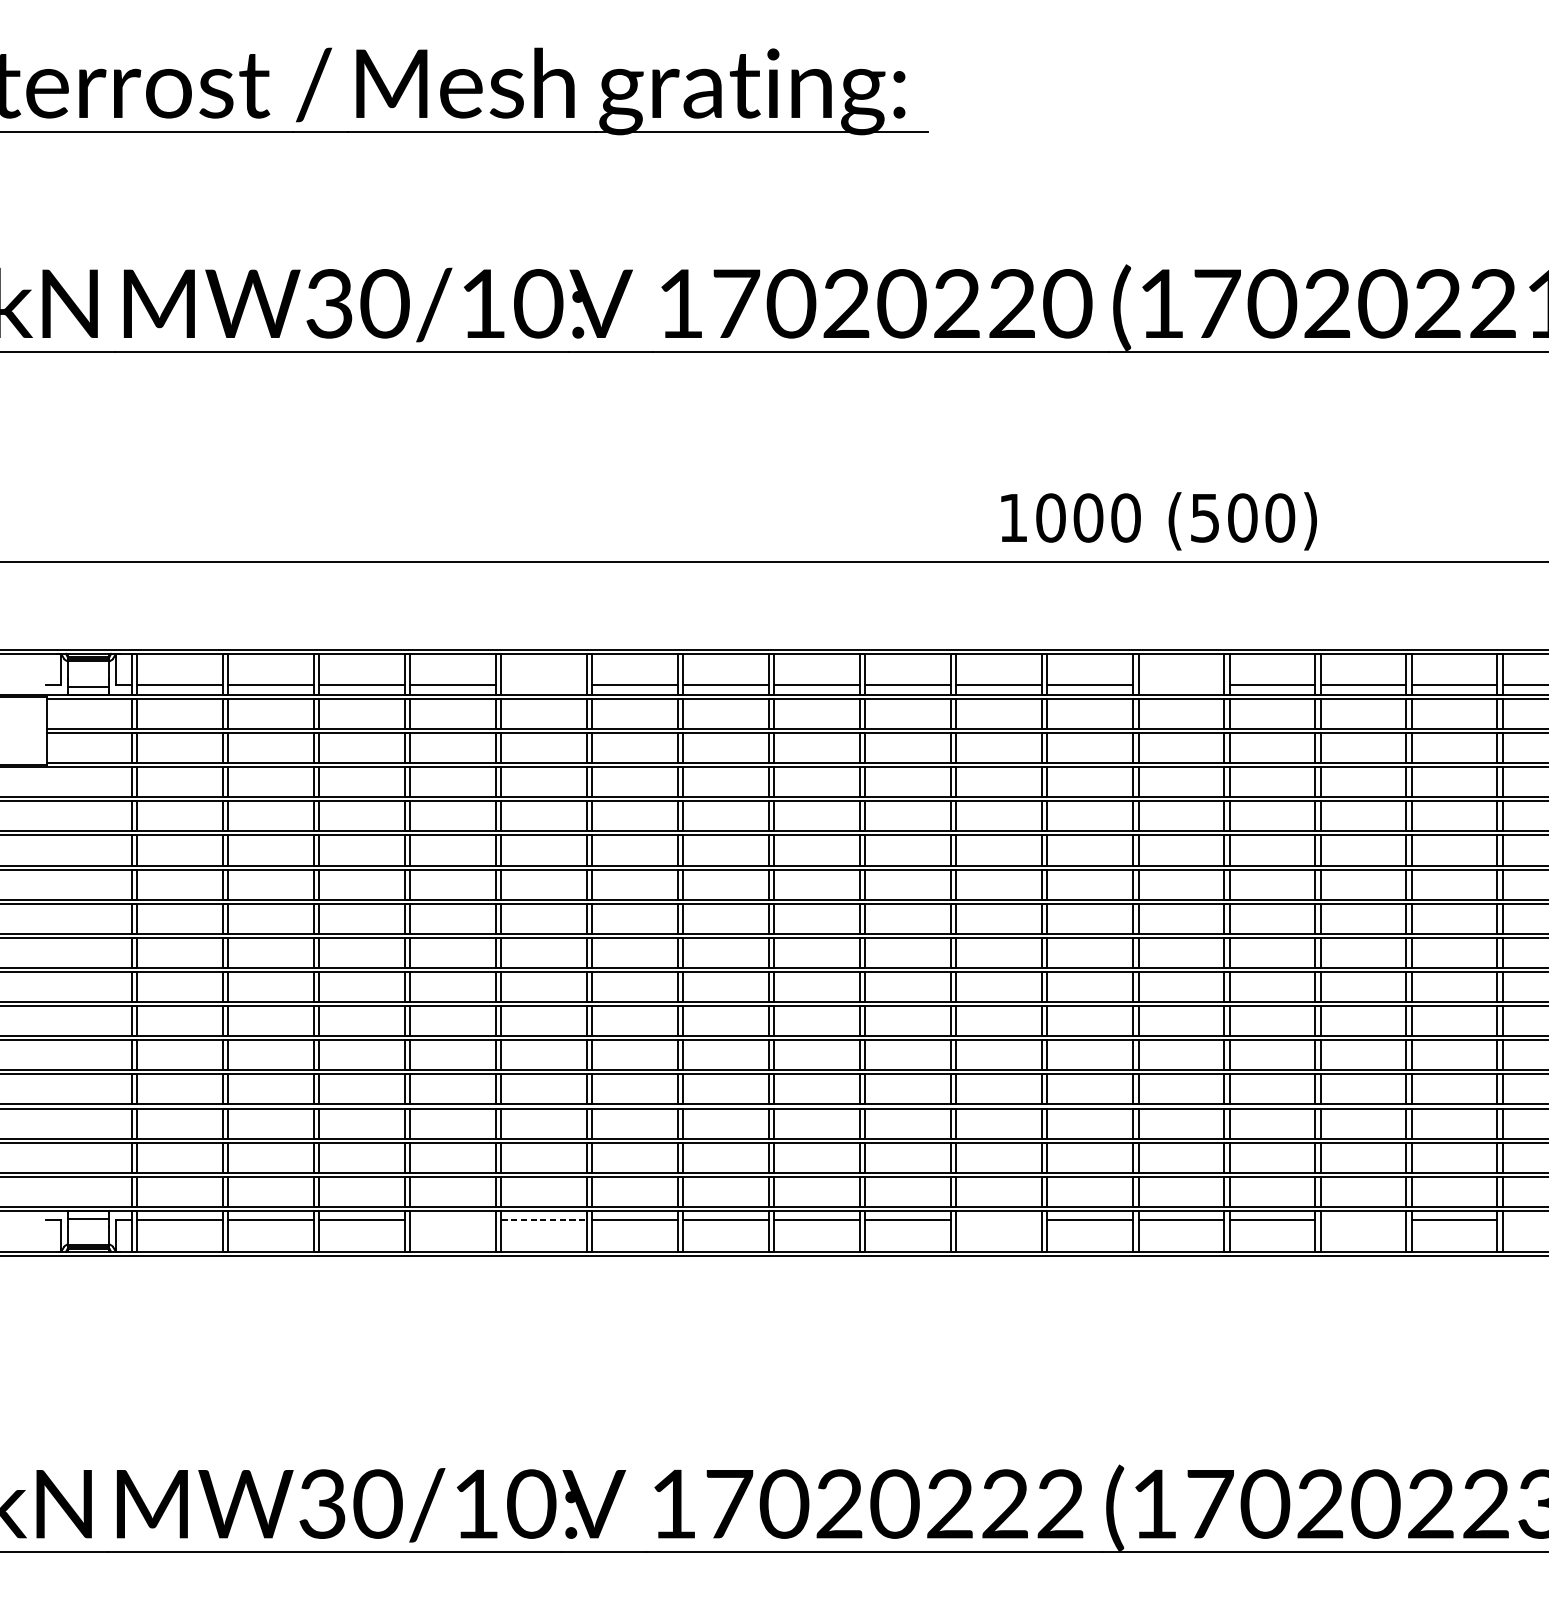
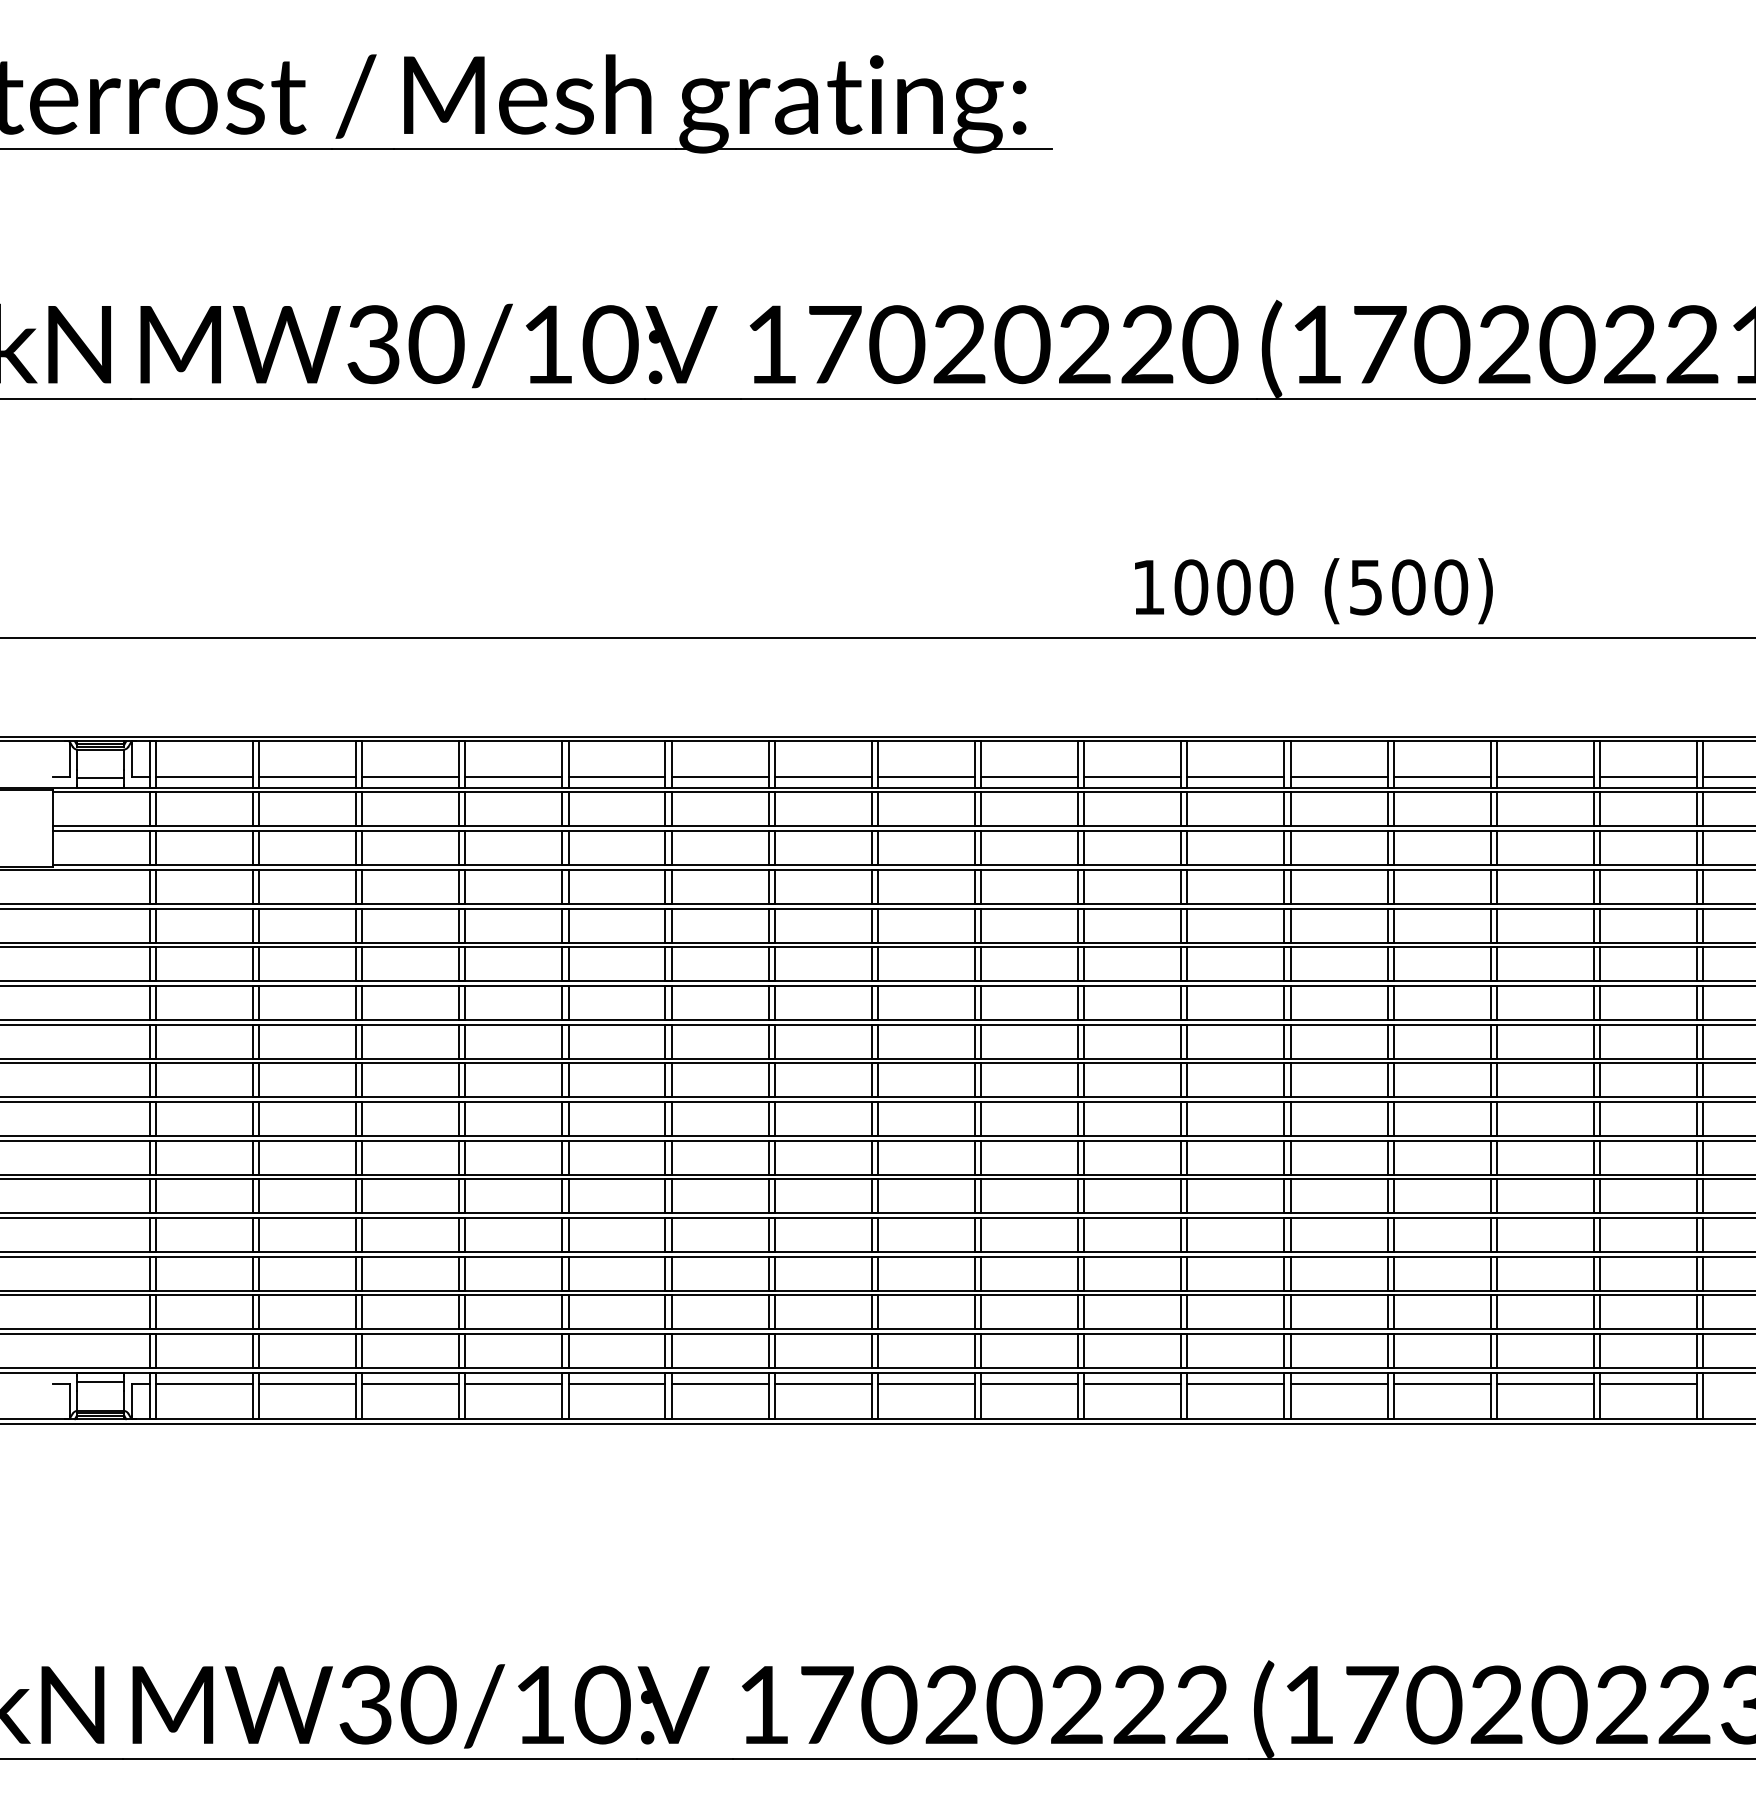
line: (543, 684) -> (616, 776), added
line: (1180, 684) -> (1338, 776), added
line: (452, 1220) -> (513, 1383), added
line: (544, 1220) -> (617, 1383), dashed -> solid
line: (999, 1220) -> (1132, 1383), added
line: (1362, 1220) -> (1544, 1383), added

